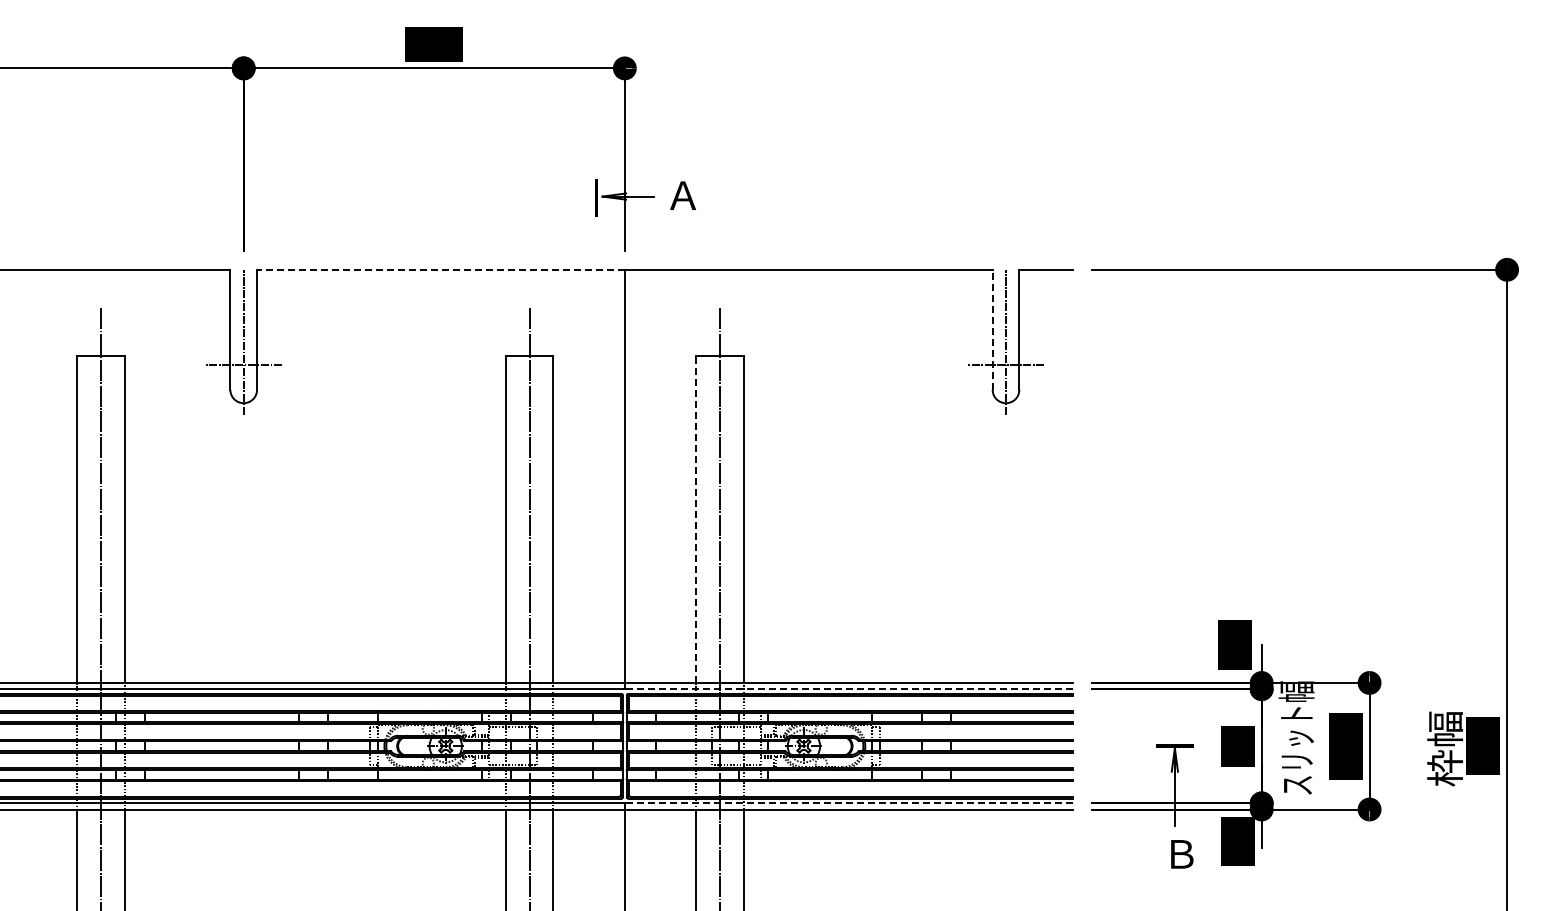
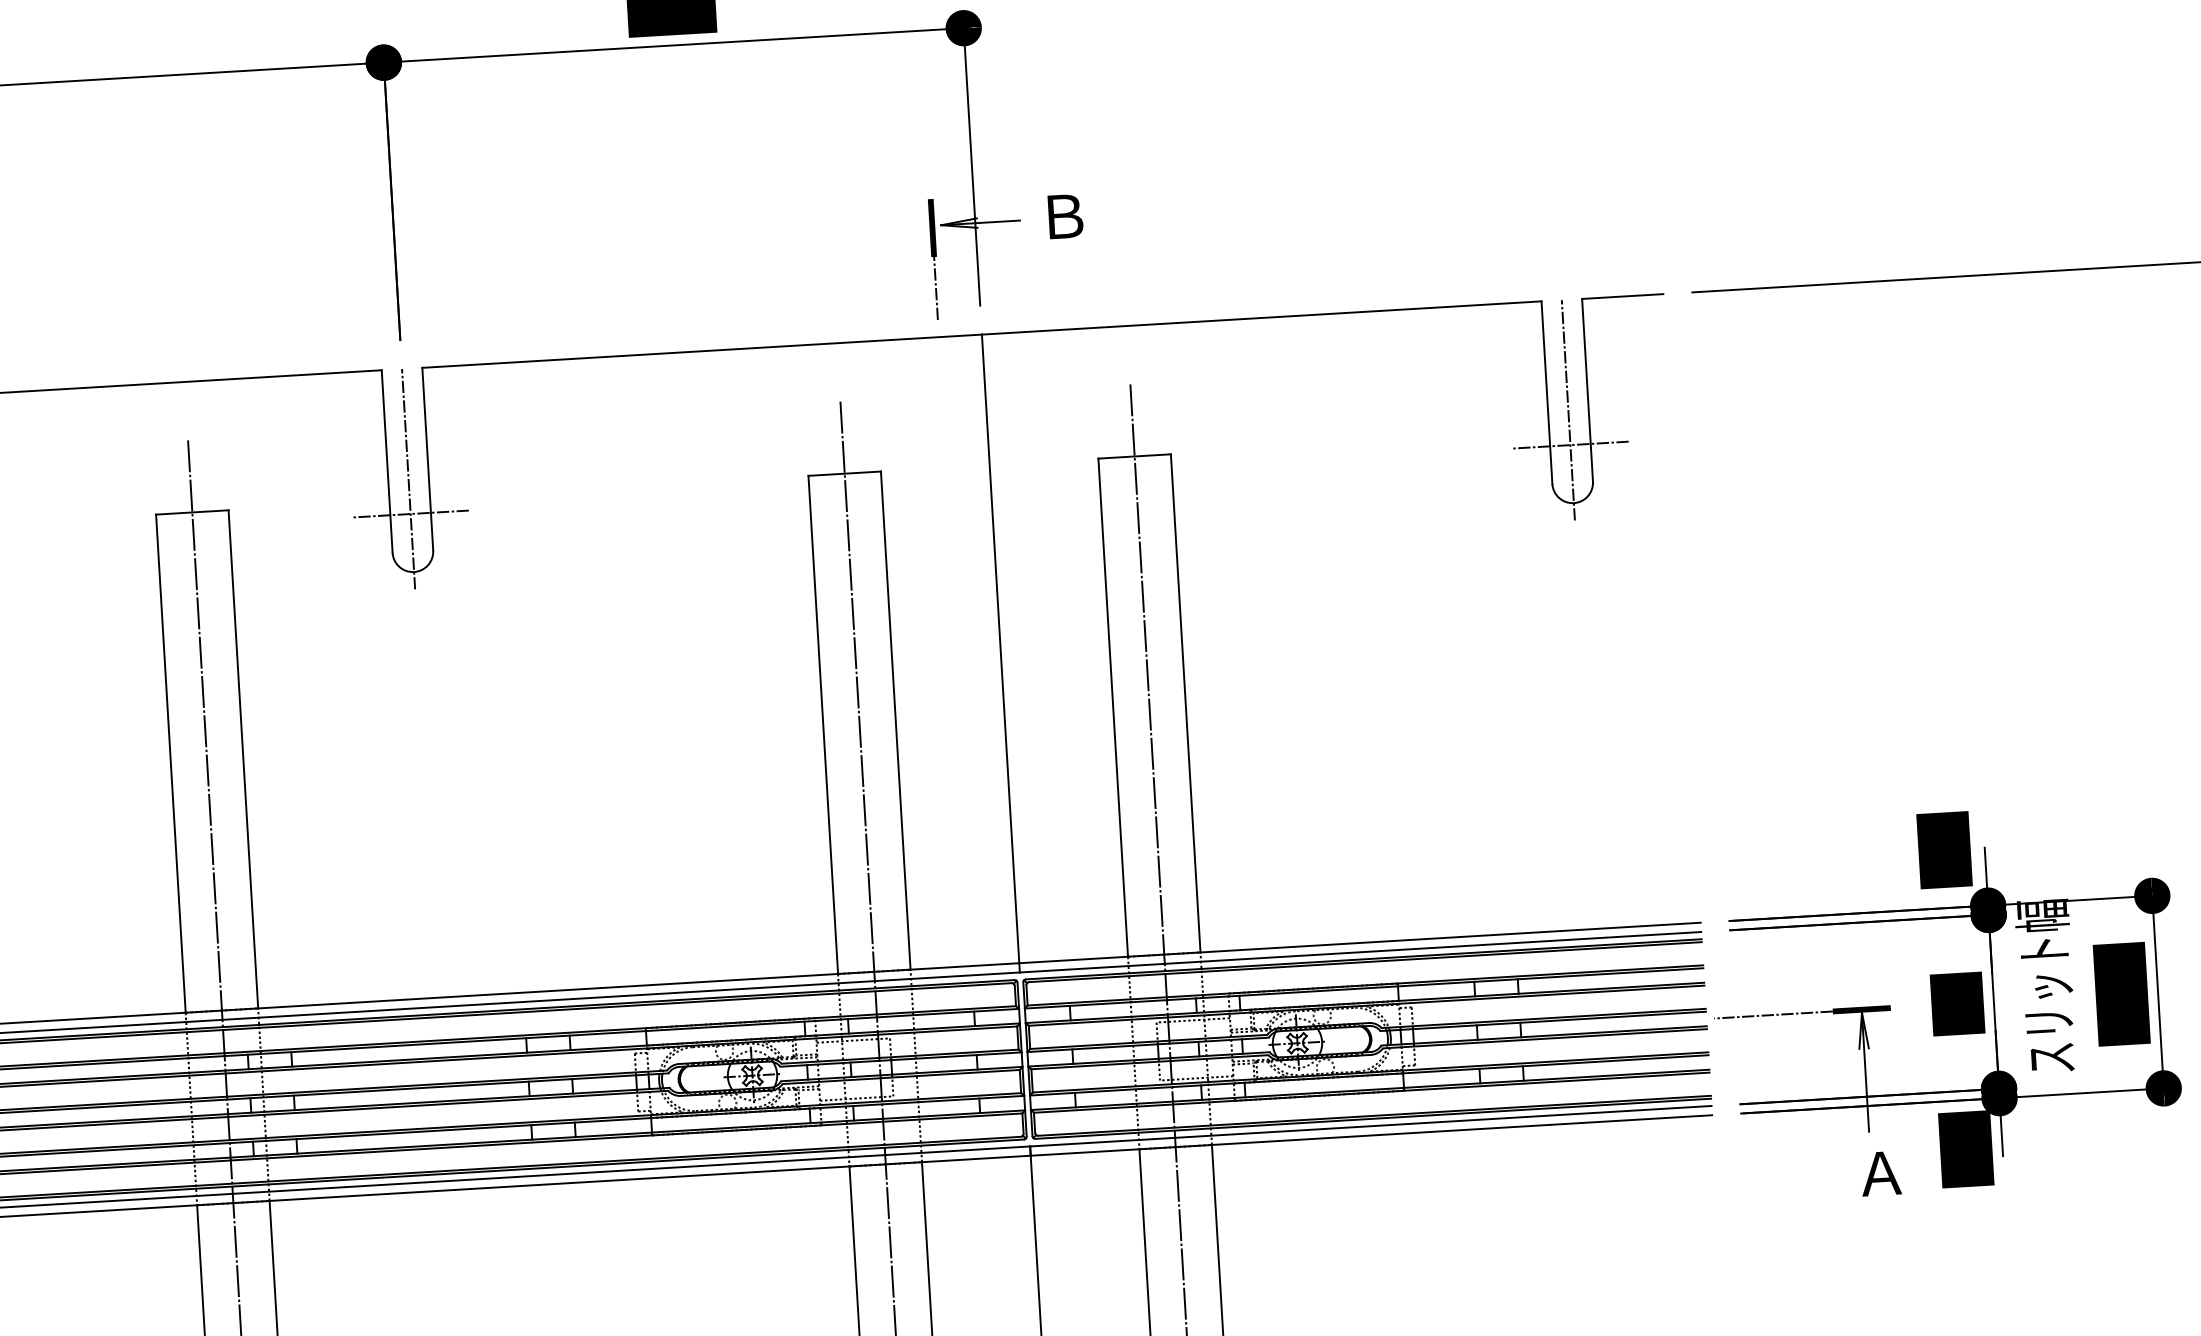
text: (683, 195) -> (1064, 216), Ａ -> Ｂ
line: (596, 237) -> (935, 288), added
line: (440, 269) -> (701, 350), dashed -> solid
line: (992, 329) -> (1546, 392), dashed -> solid
line: (696, 519) -> (1113, 708), dashed -> solid
line: (848, 689) -> (1360, 952), dashed -> solid
line: (1116, 746) -> (1773, 1015), added
line: (848, 803) -> (1370, 1126), dashed -> solid
text: (1181, 854) -> (1881, 1173), Ｂ -> Ａ

